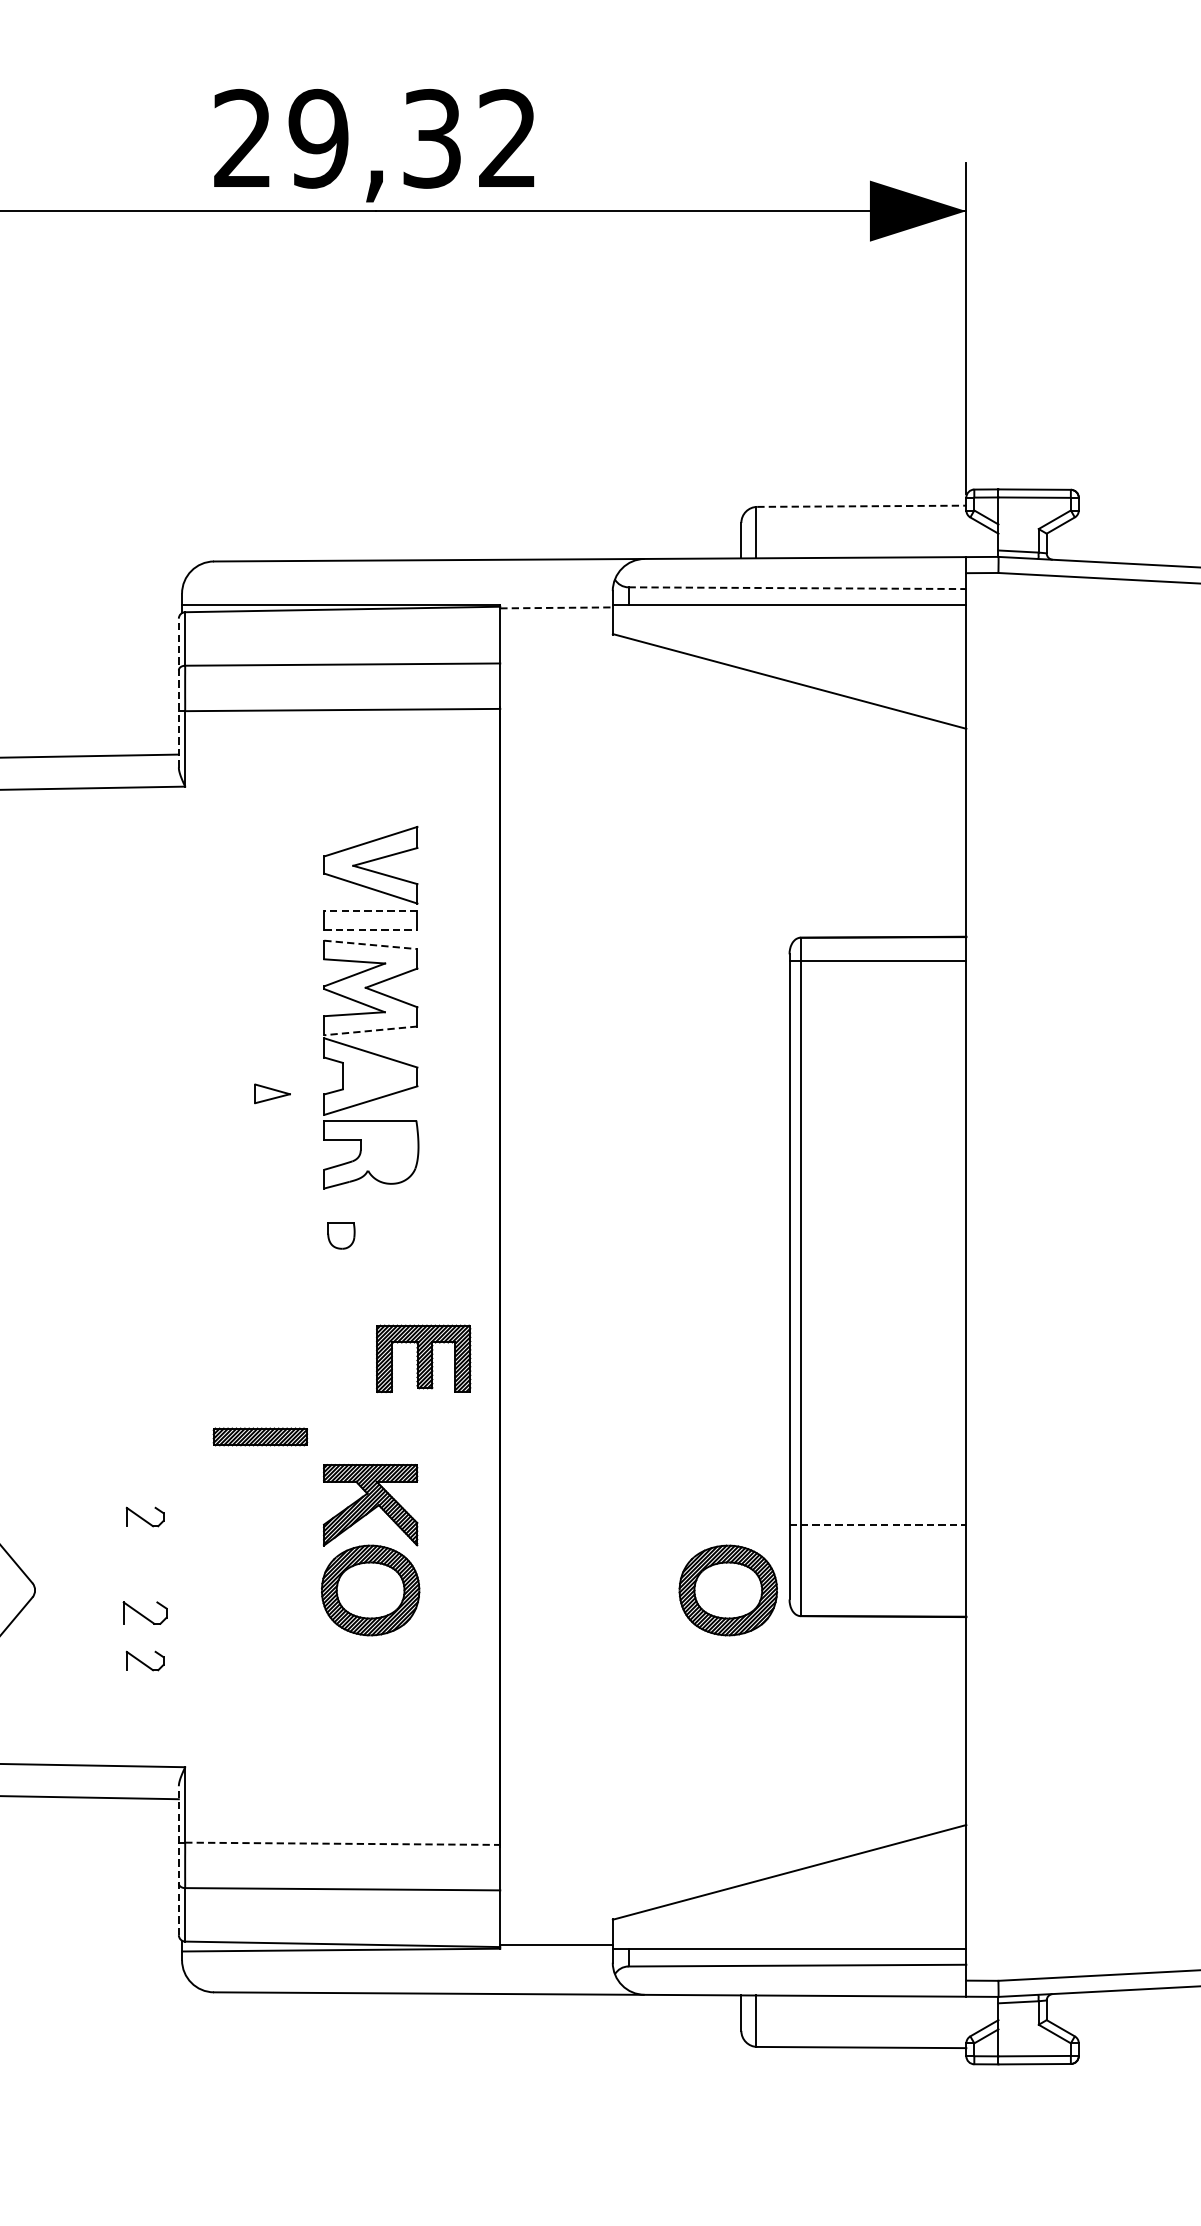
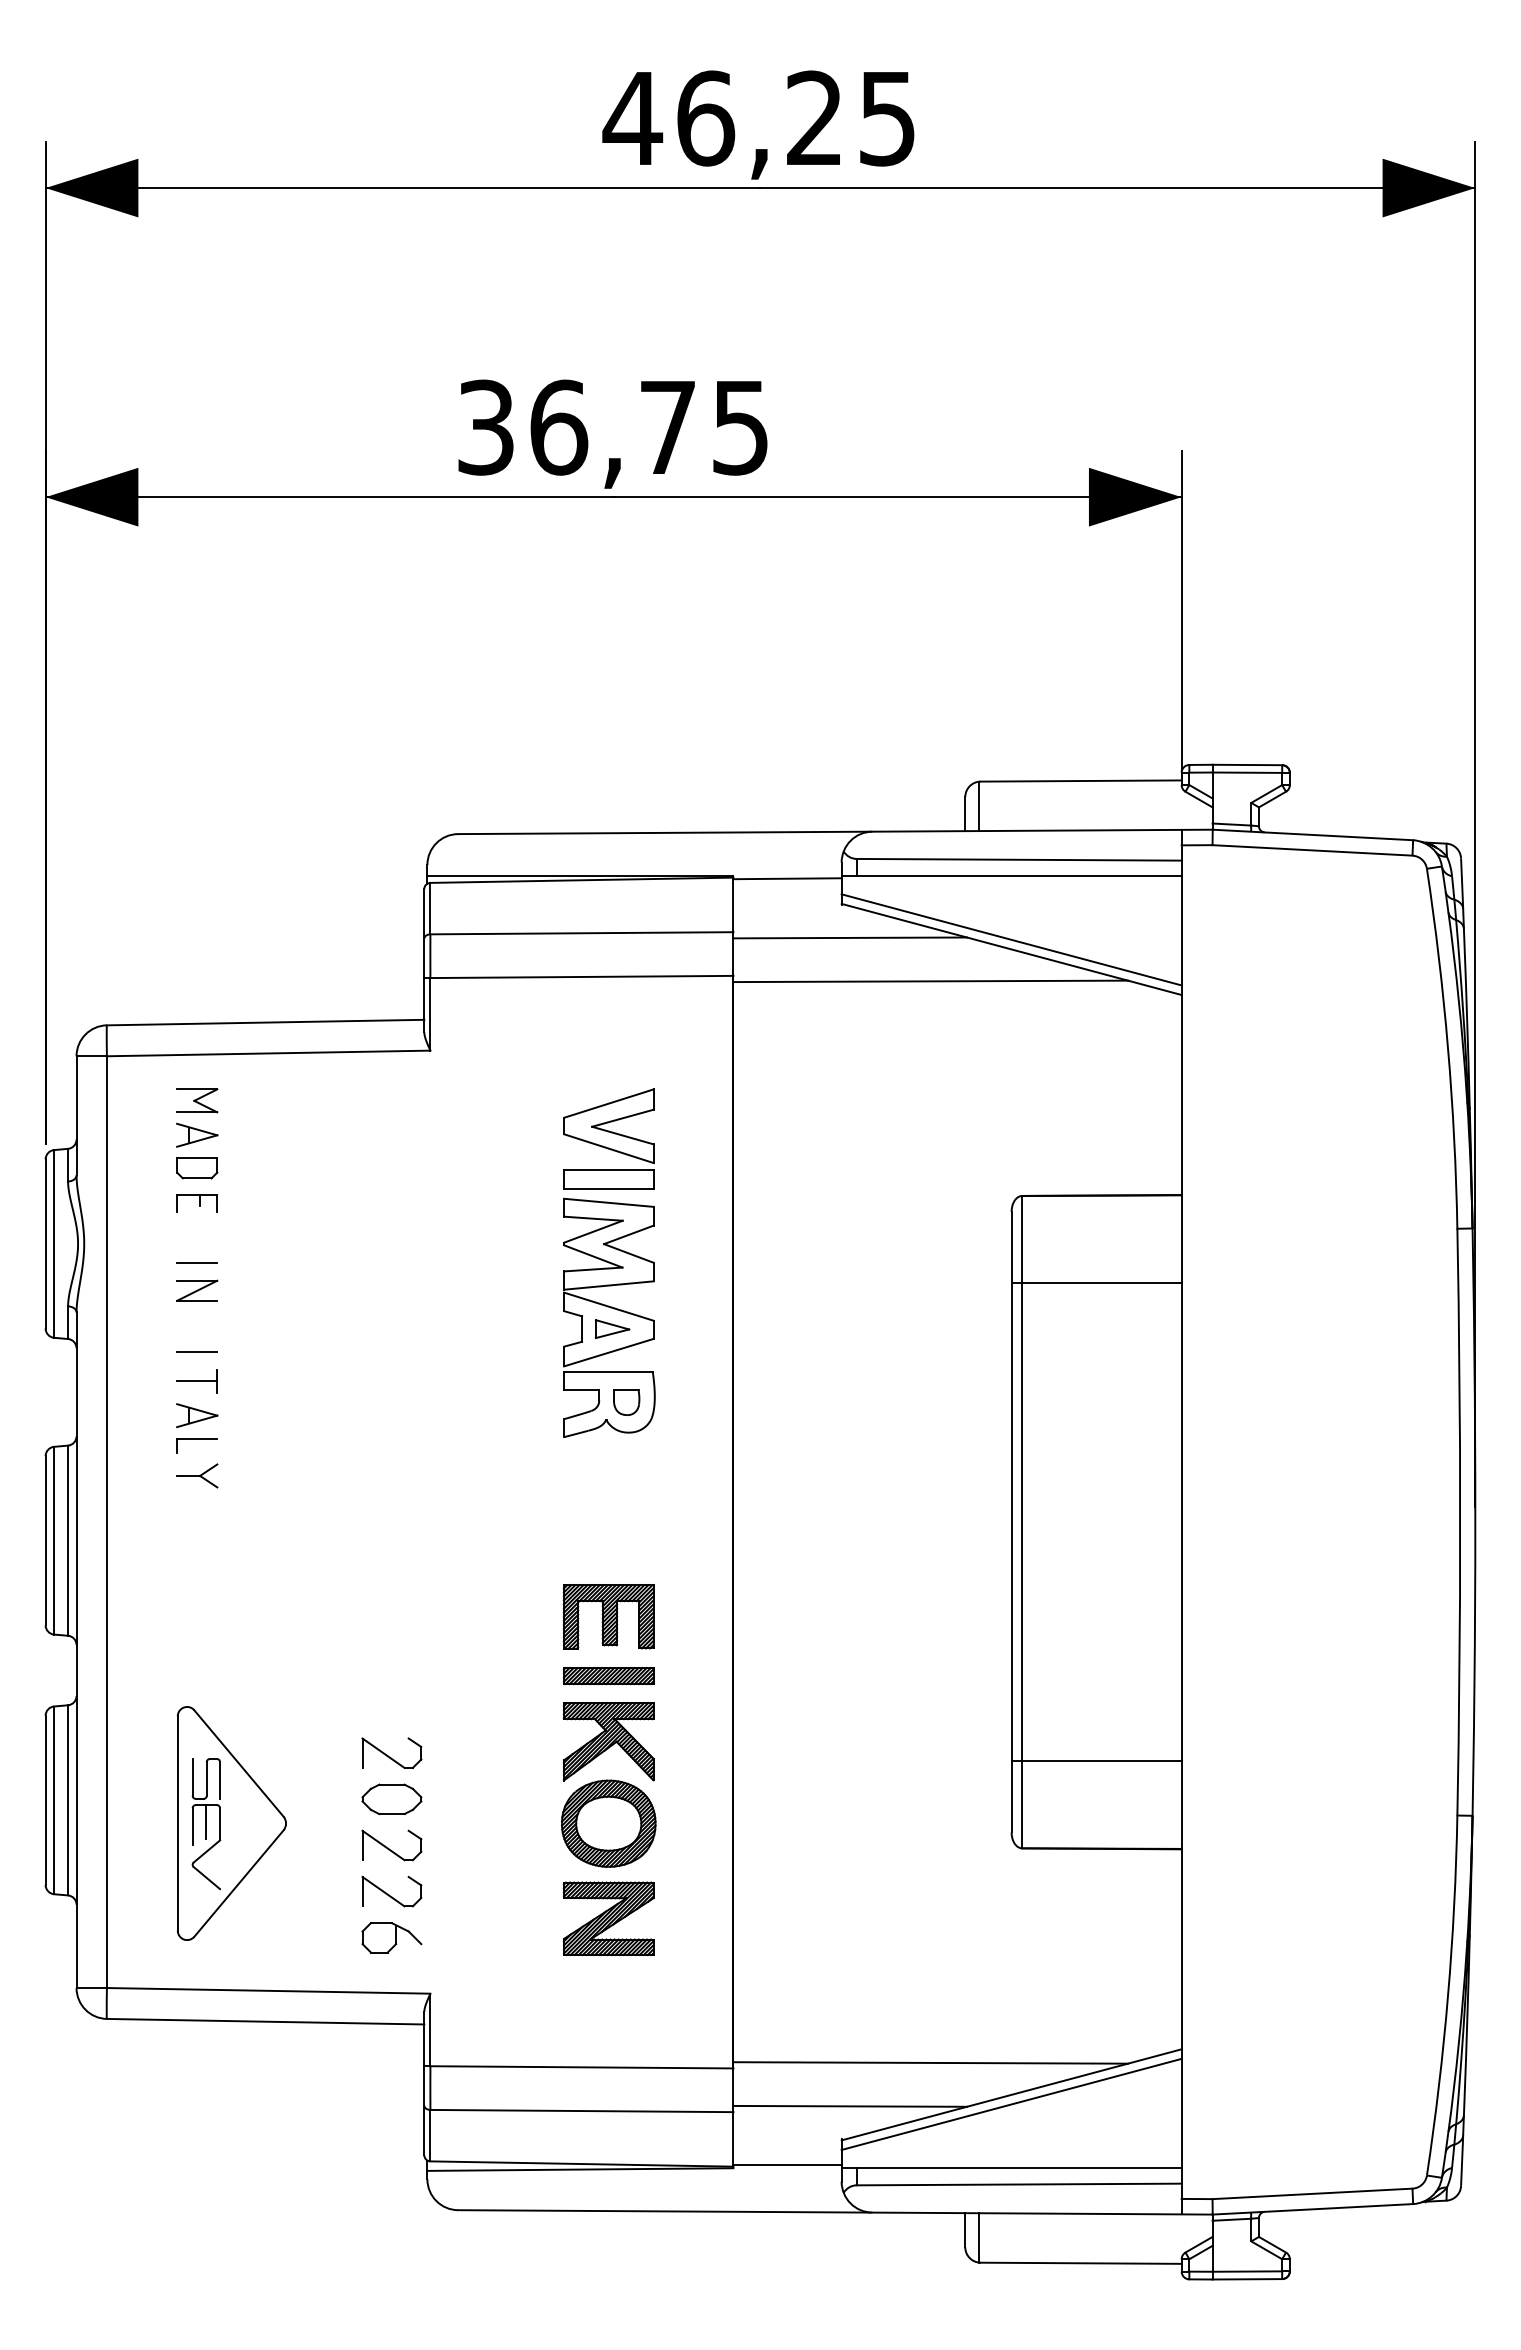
text: (374, 138) -> (612, 427), 29,32 -> 36,75
line: (862, 506) -> (1081, 781), dashed -> solid
line: (797, 587) -> (1019, 859), dashed -> solid
line: (557, 607) -> (788, 878), dashed -> solid
line: (621, 668) -> (850, 937), added
line: (789, 671) -> (1011, 939), added
line: (179, 692) -> (424, 960), dashed -> solid
line: (705, 714) -> (930, 981), added
line: (371, 911) -> (609, 1170), dashed -> solid
line: (371, 929) -> (609, 1188), dashed -> solid
line: (370, 944) -> (608, 1202), dashed -> solid
line: (877, 961) -> (1096, 1283), moved
line: (370, 1030) -> (608, 1285), dashed -> solid
part: (272, 1093) -> (612, 1328), moved
part: (341, 1235) -> (626, 1402), moved
part: (423, 1358) -> (608, 1616), moved
part: (260, 1437) -> (608, 1676), moved
part: (144, 1516) -> (391, 1752), size x1.67
line: (878, 1524) -> (1097, 1760), dashed -> solid
part: (144, 1565) -> (391, 1799), added
part: (728, 1590) -> (952, 1823), removed
part: (144, 1613) -> (391, 1845), size x1.43
part: (144, 1660) -> (391, 1891), size x1.67
part: (370, 1689) -> (608, 1918), added
part: (144, 1708) -> (391, 1937), added
line: (705, 1838) -> (930, 2062), added
line: (342, 1843) -> (581, 2067), dashed -> solid
line: (179, 1860) -> (424, 2083), dashed -> solid
line: (789, 1881) -> (1011, 2103), added
line: (621, 1883) -> (850, 2105), added

